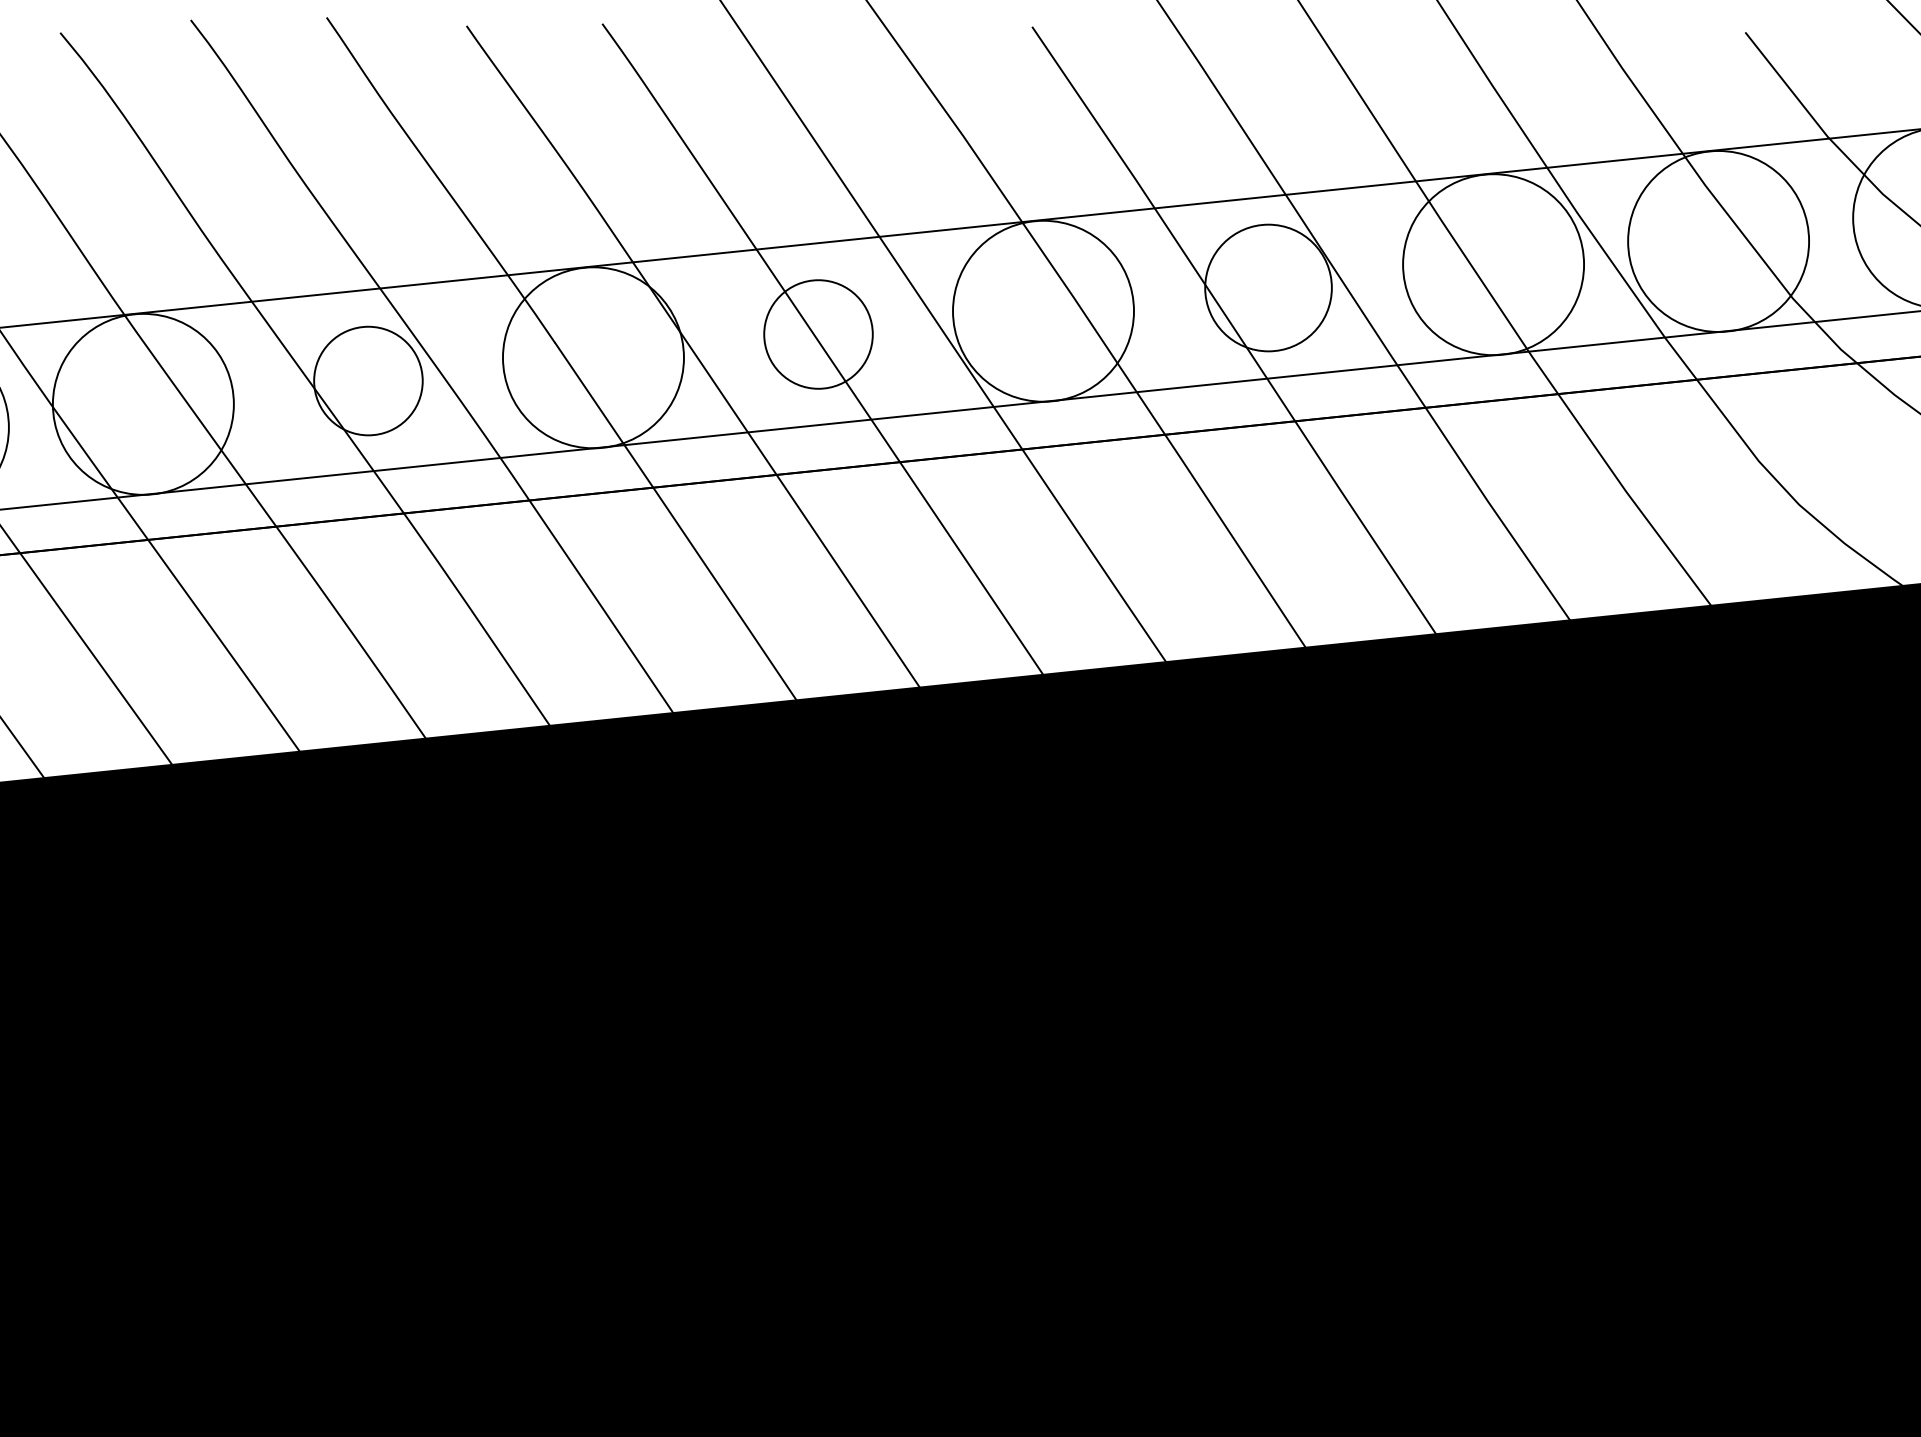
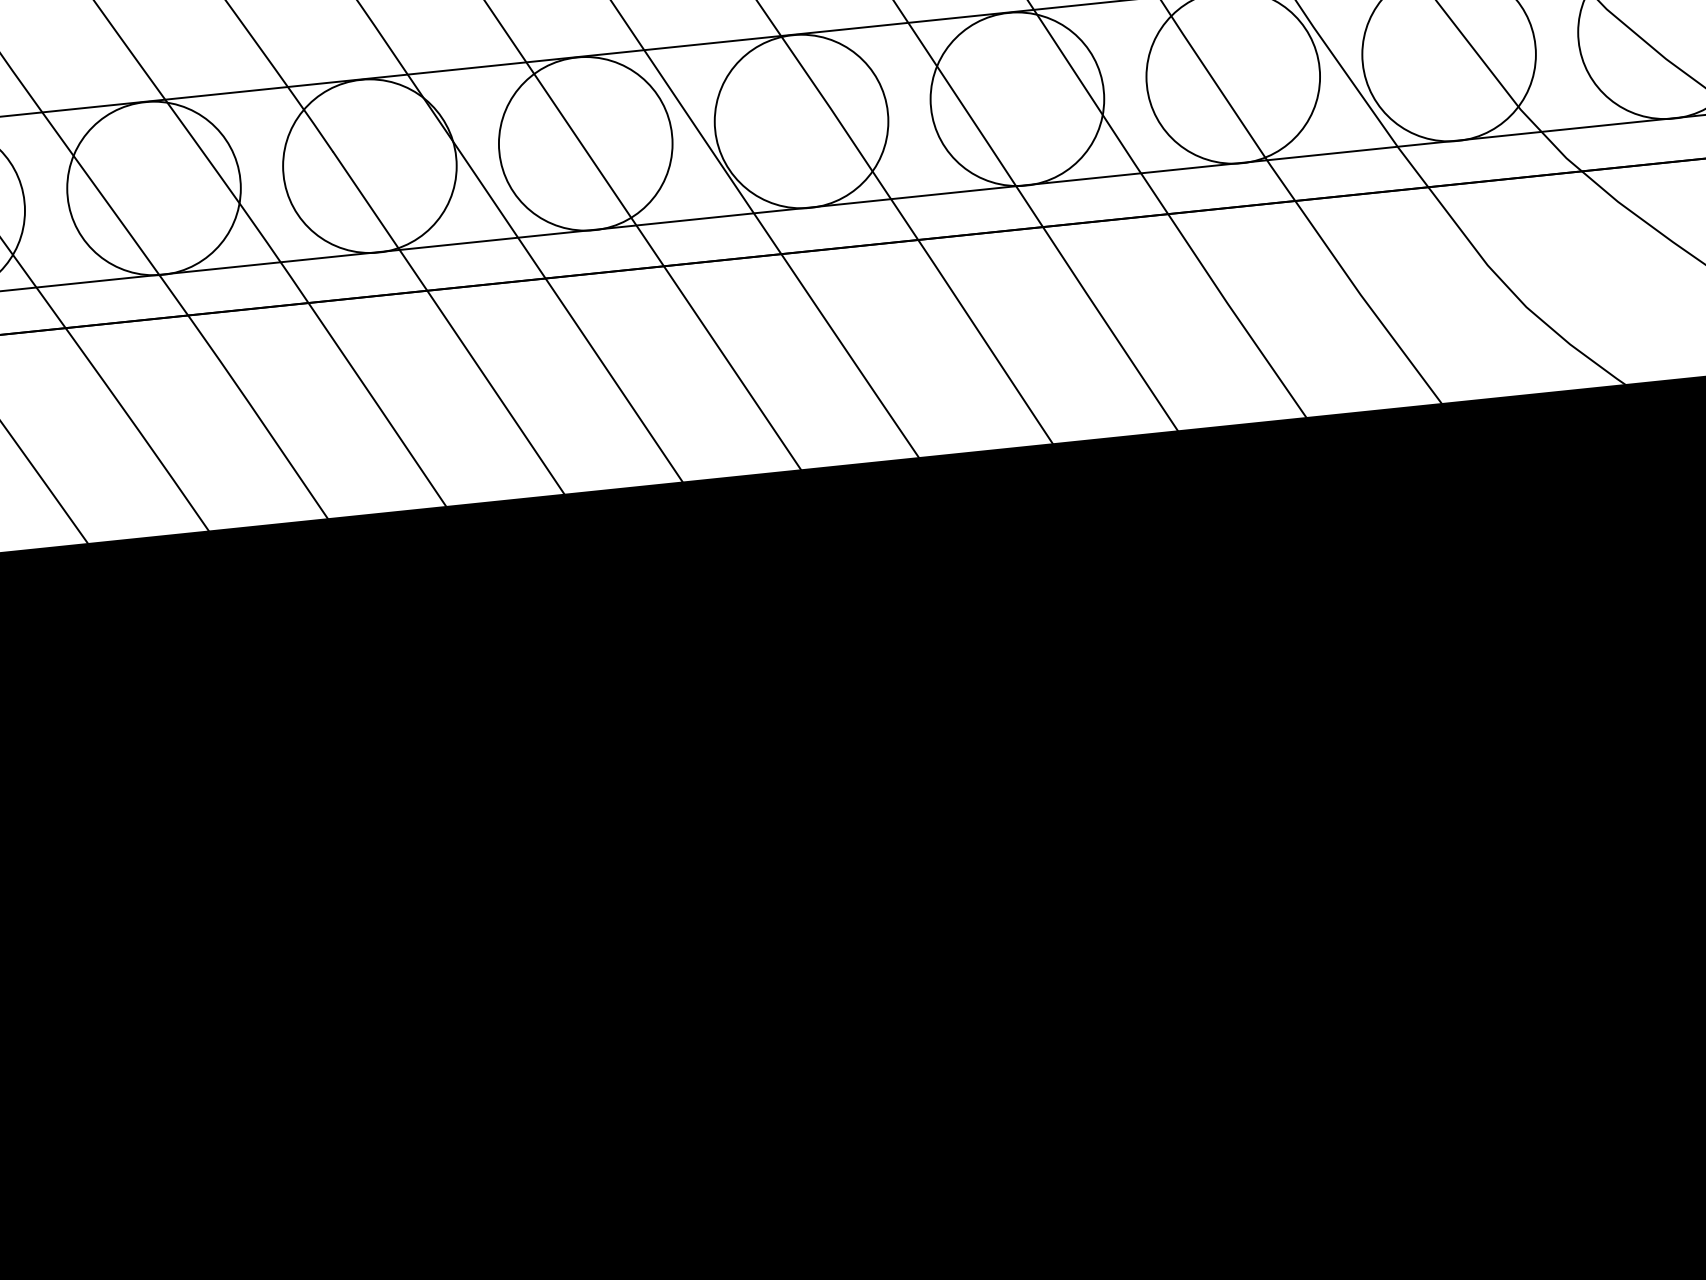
circle: (1268, 287) -> (1017, 98), size x1.43
circle: (818, 334) -> (585, 143), size x1.67
circle: (367, 380) -> (153, 187), size x1.67

